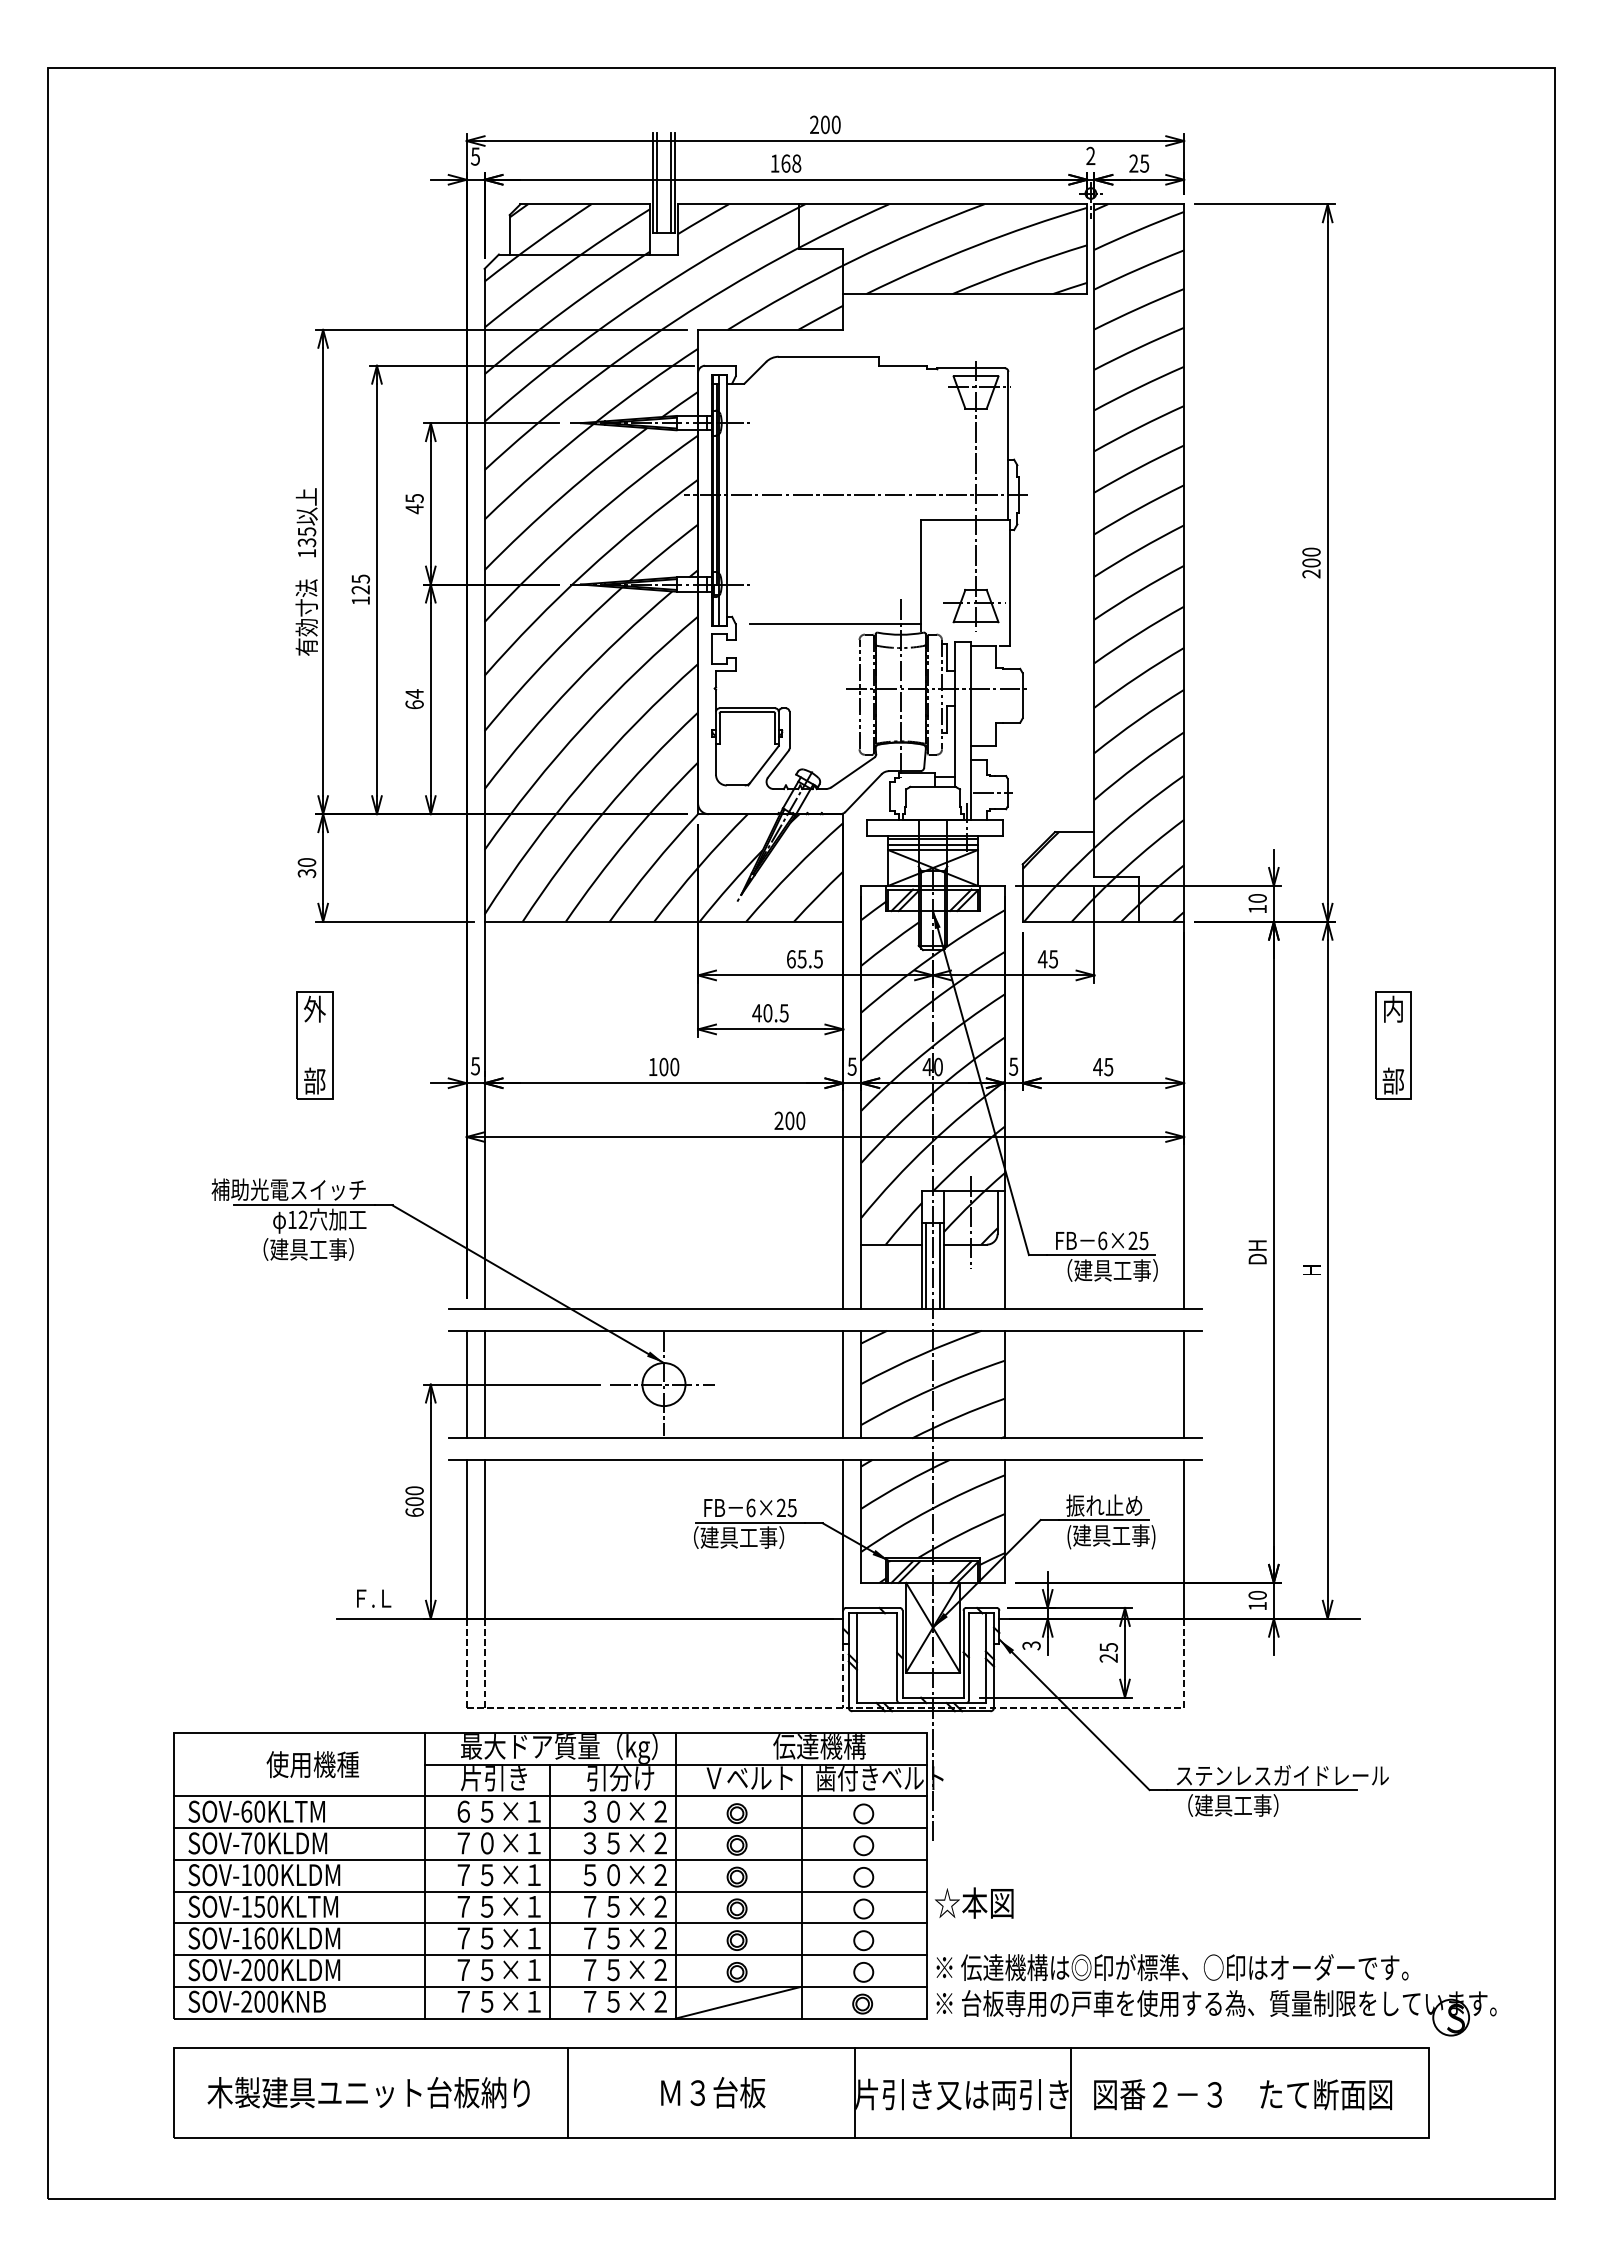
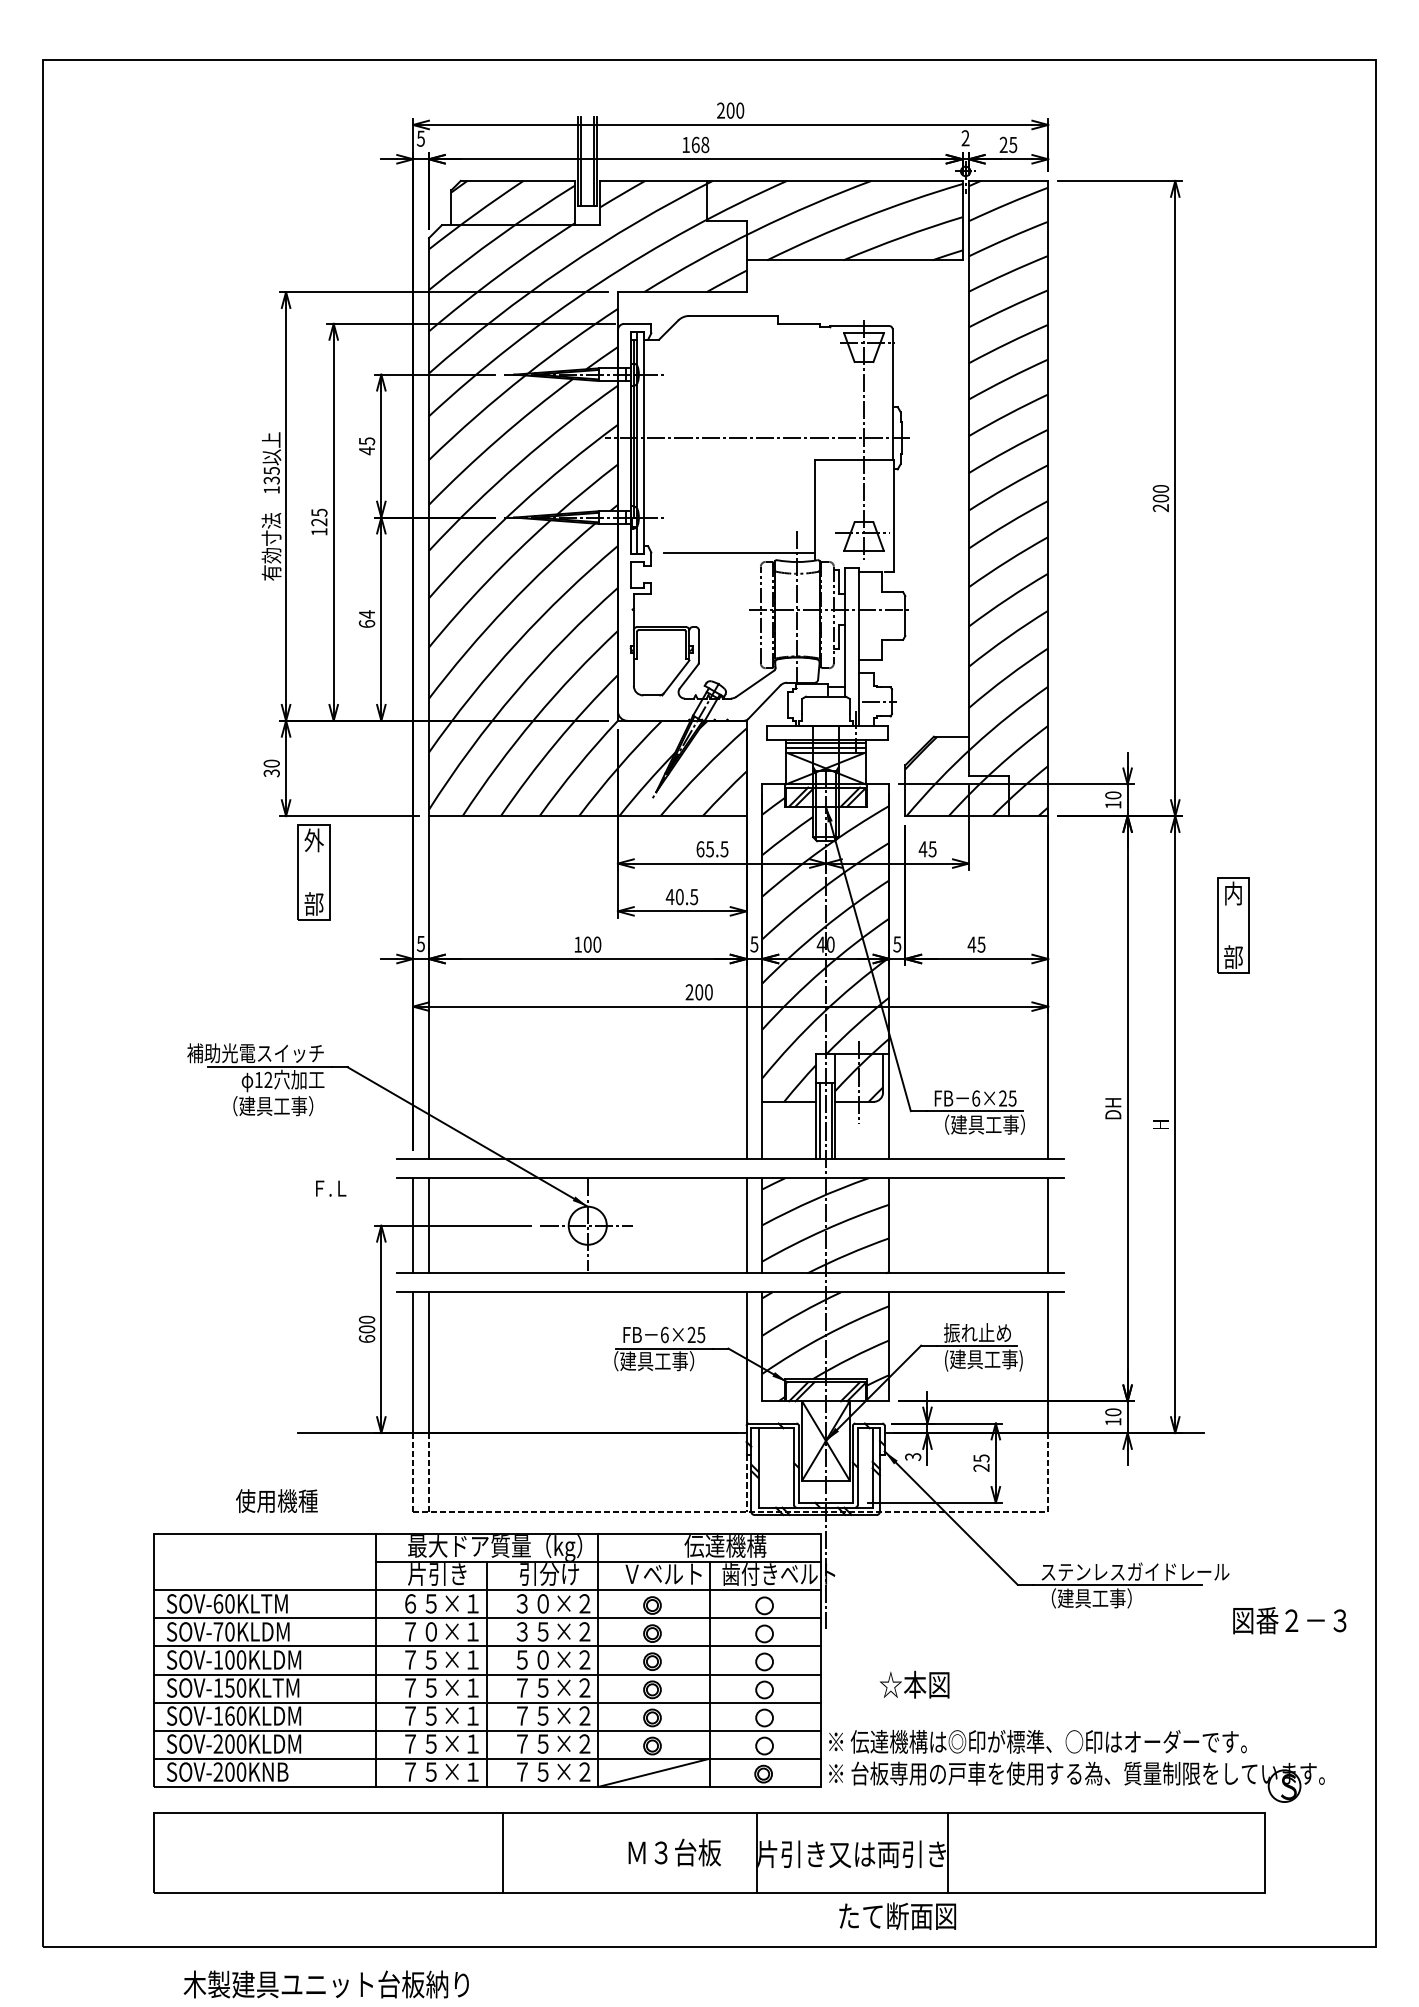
part: (314, 1045) -> (313, 872), moved
text: (374, 1598) -> (331, 1188), moved
text: (312, 1764) -> (276, 1500), moved
text: (974, 1902) -> (914, 1684), moved
text: (368, 2092) -> (326, 1984), moved
text: (713, 2092) -> (674, 1852), moved
text: (1157, 2094) -> (1289, 1620), moved
text: (1326, 2094) -> (898, 1916), moved

